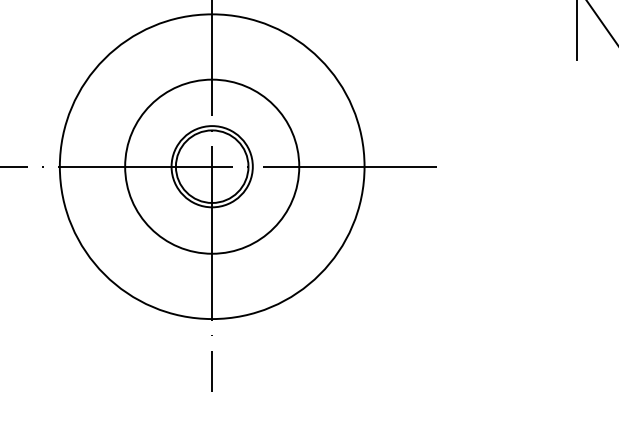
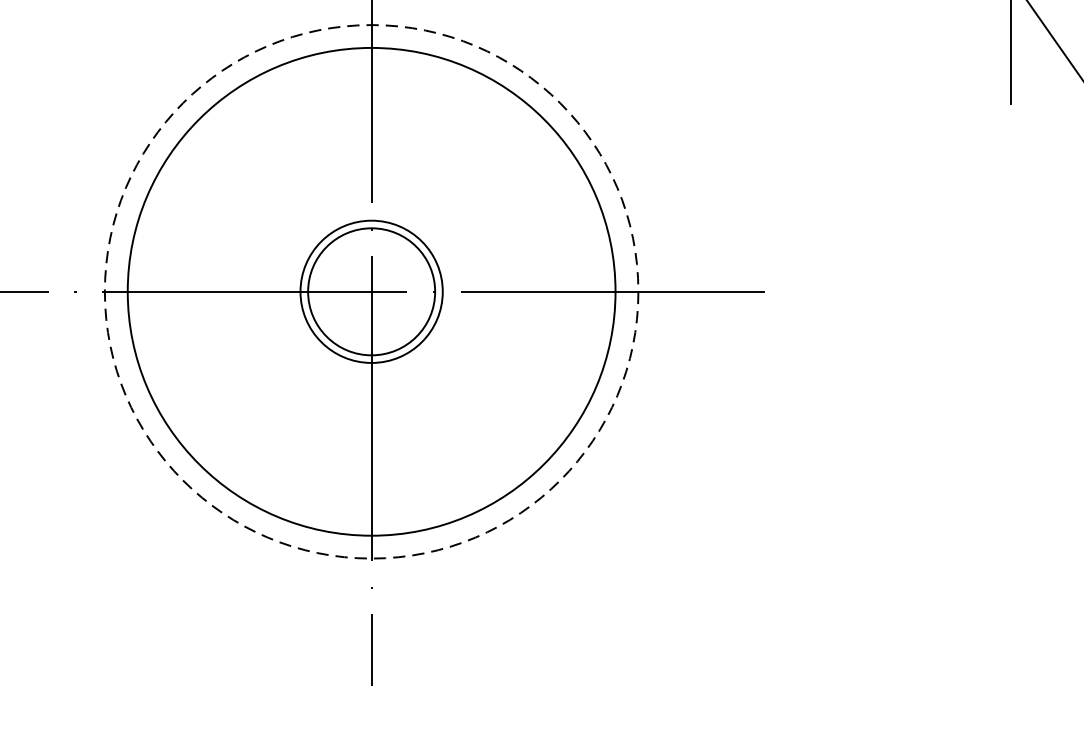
circle: (211, 166) -> (370, 291), solid -> dashed
circle: (212, 166) -> (372, 291), size x1.6

